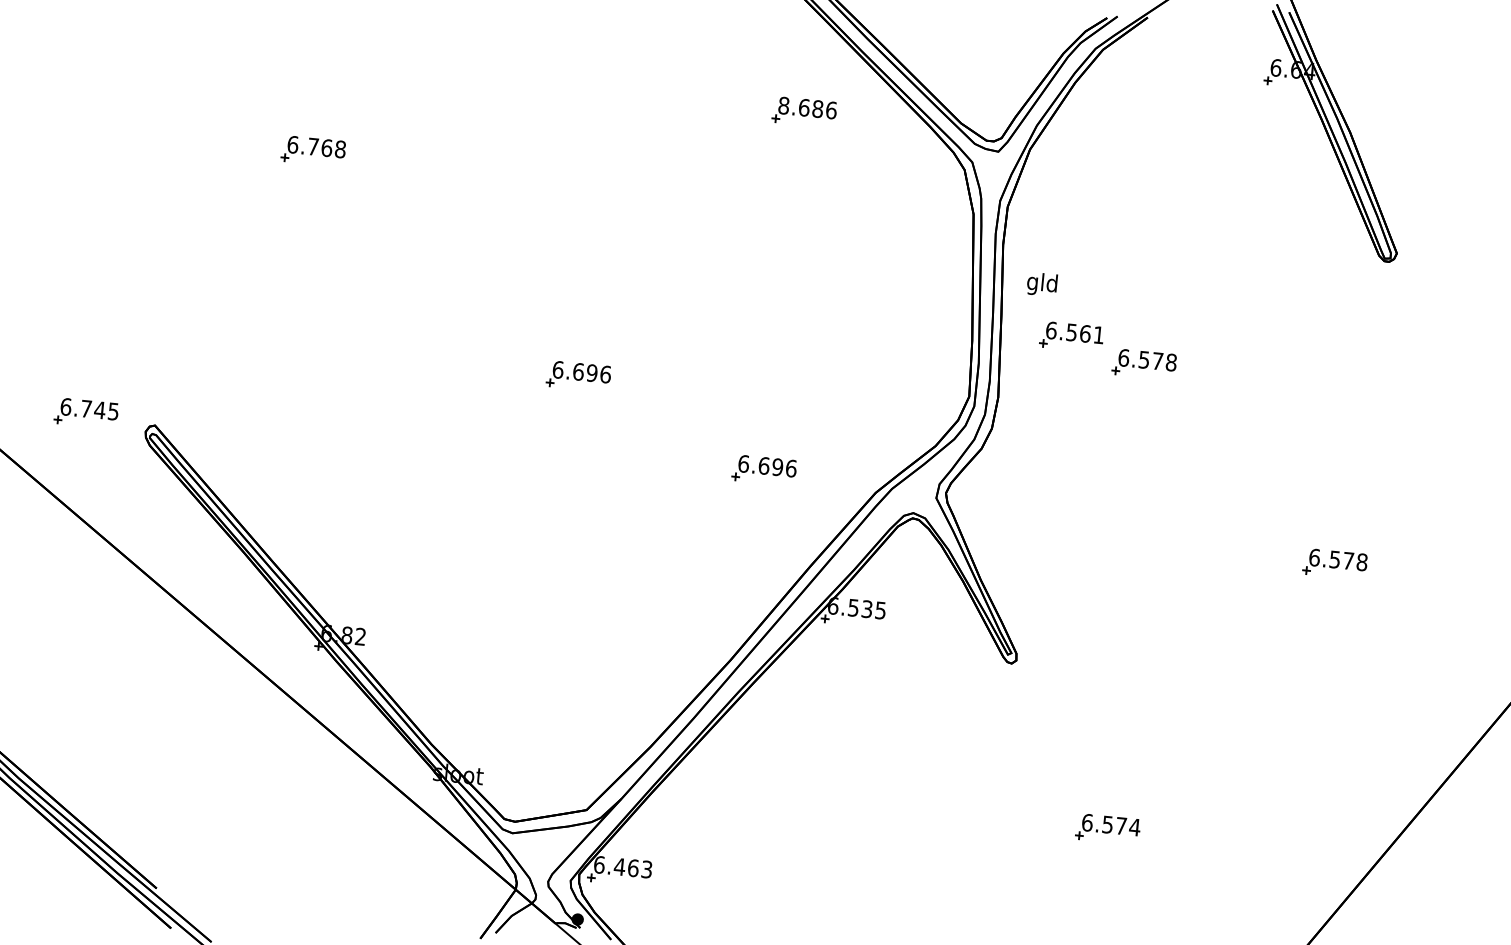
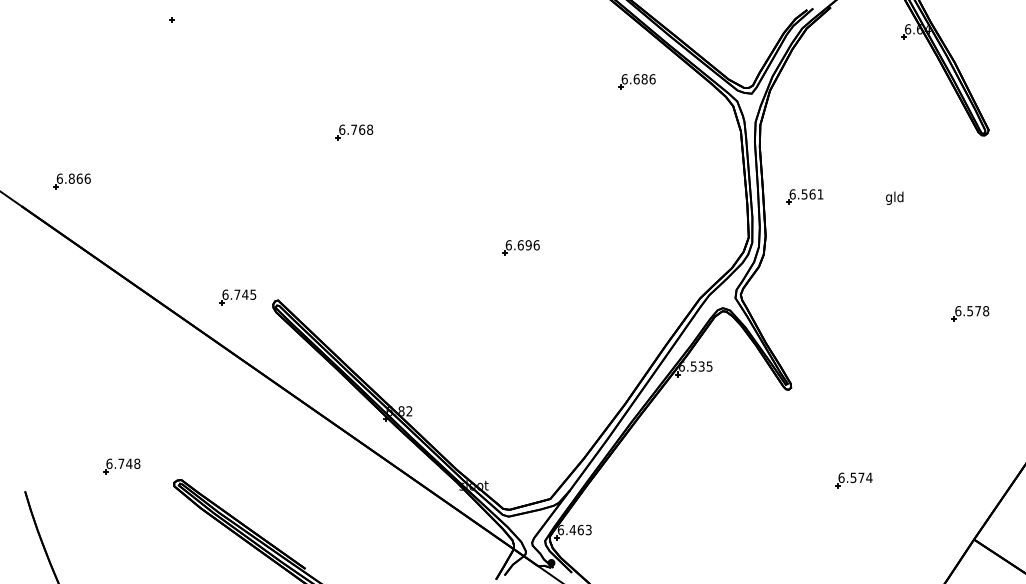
text: (783, 106) -> (624, 79), 8.686 -> 6.686
text: (1041, 283) -> (894, 197), moved
part: (1144, 363) -> (848, 208), removed
part: (763, 469) -> (633, 291), removed

